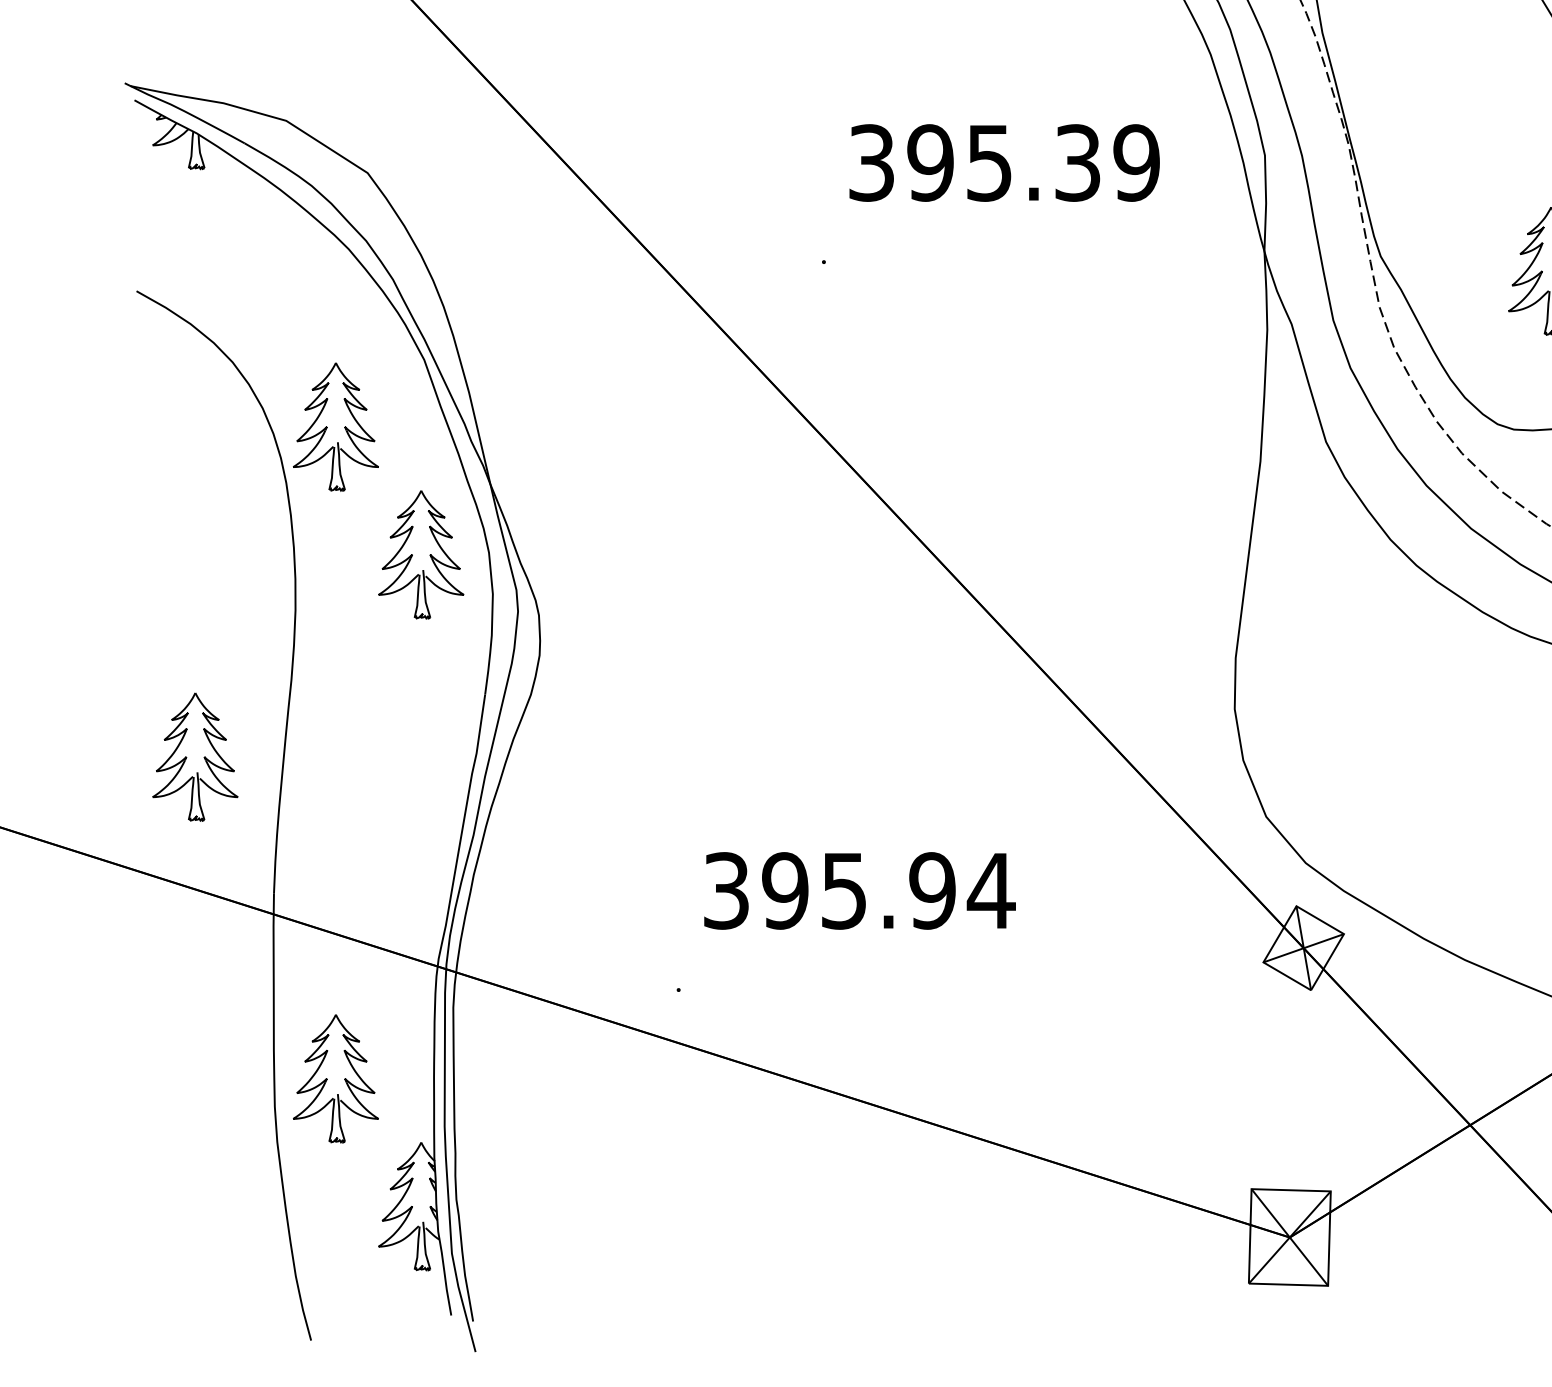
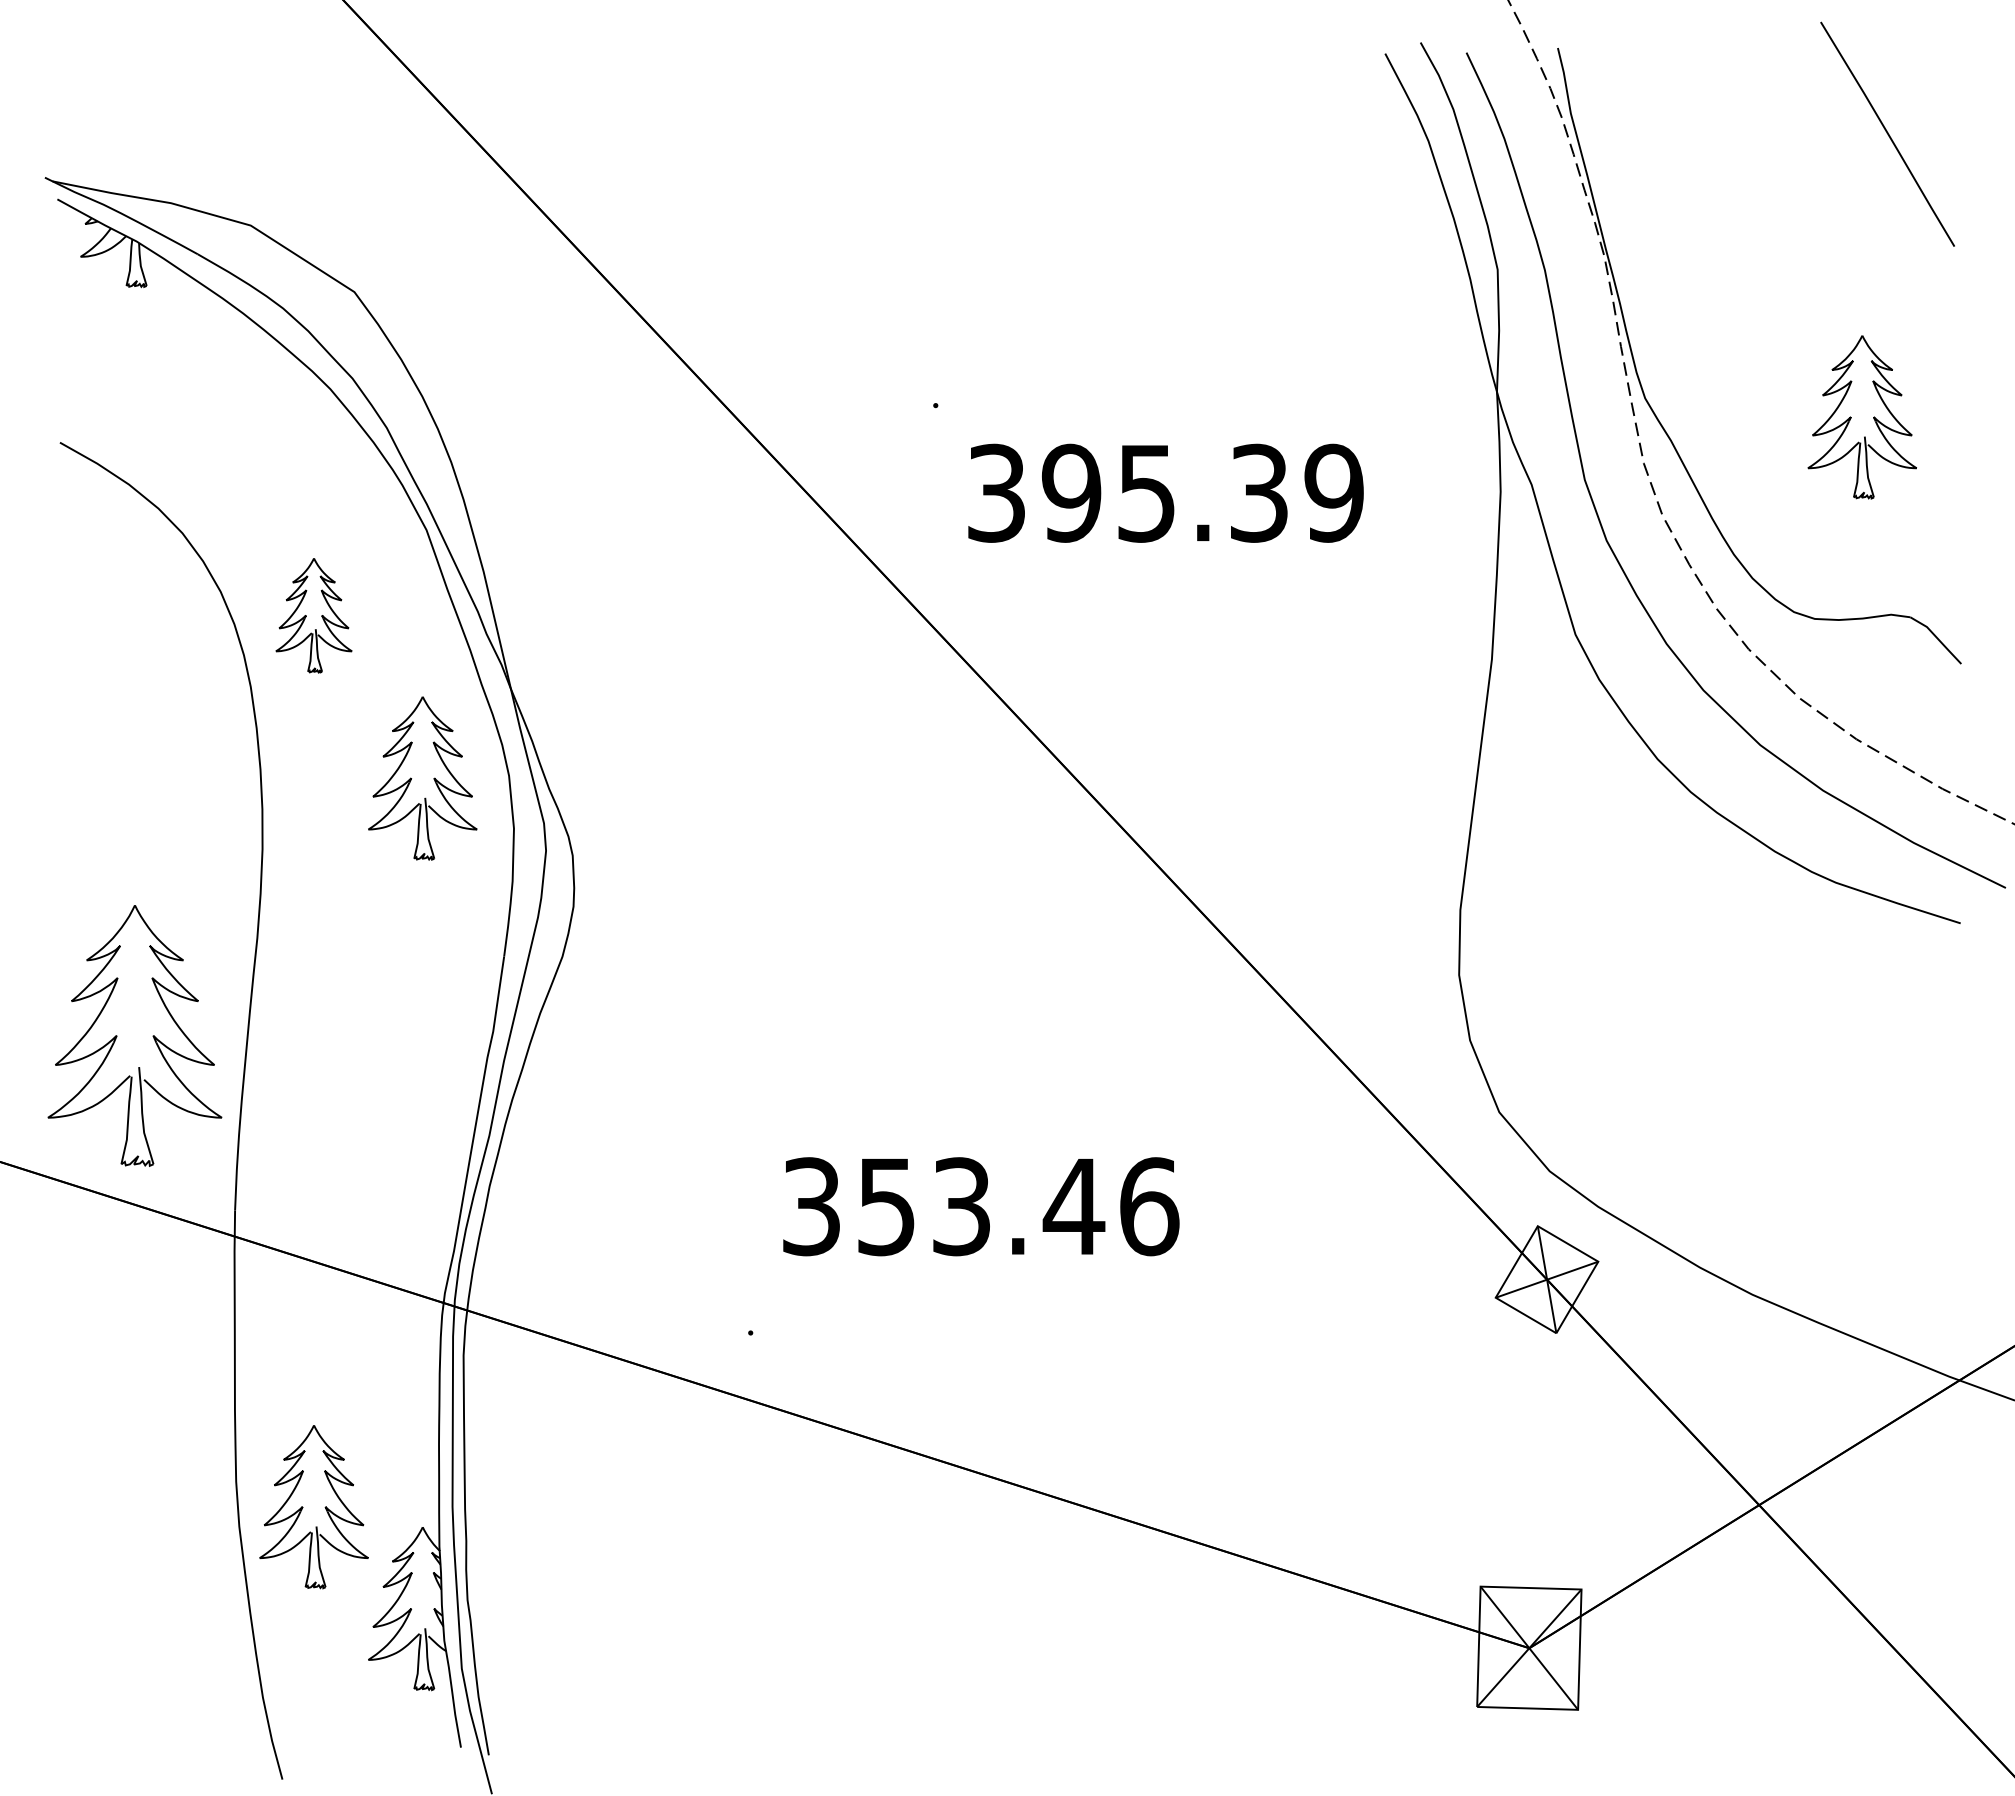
text: (1004, 162) -> (1165, 492), moved
part: (335, 426) -> (313, 615), size x0.7
part: (195, 757) -> (134, 1036), size x1.6
text: (888, 890) -> (1018, 1206), 395.94 -> 353.46
part: (335, 1079) -> (313, 1507), moved

